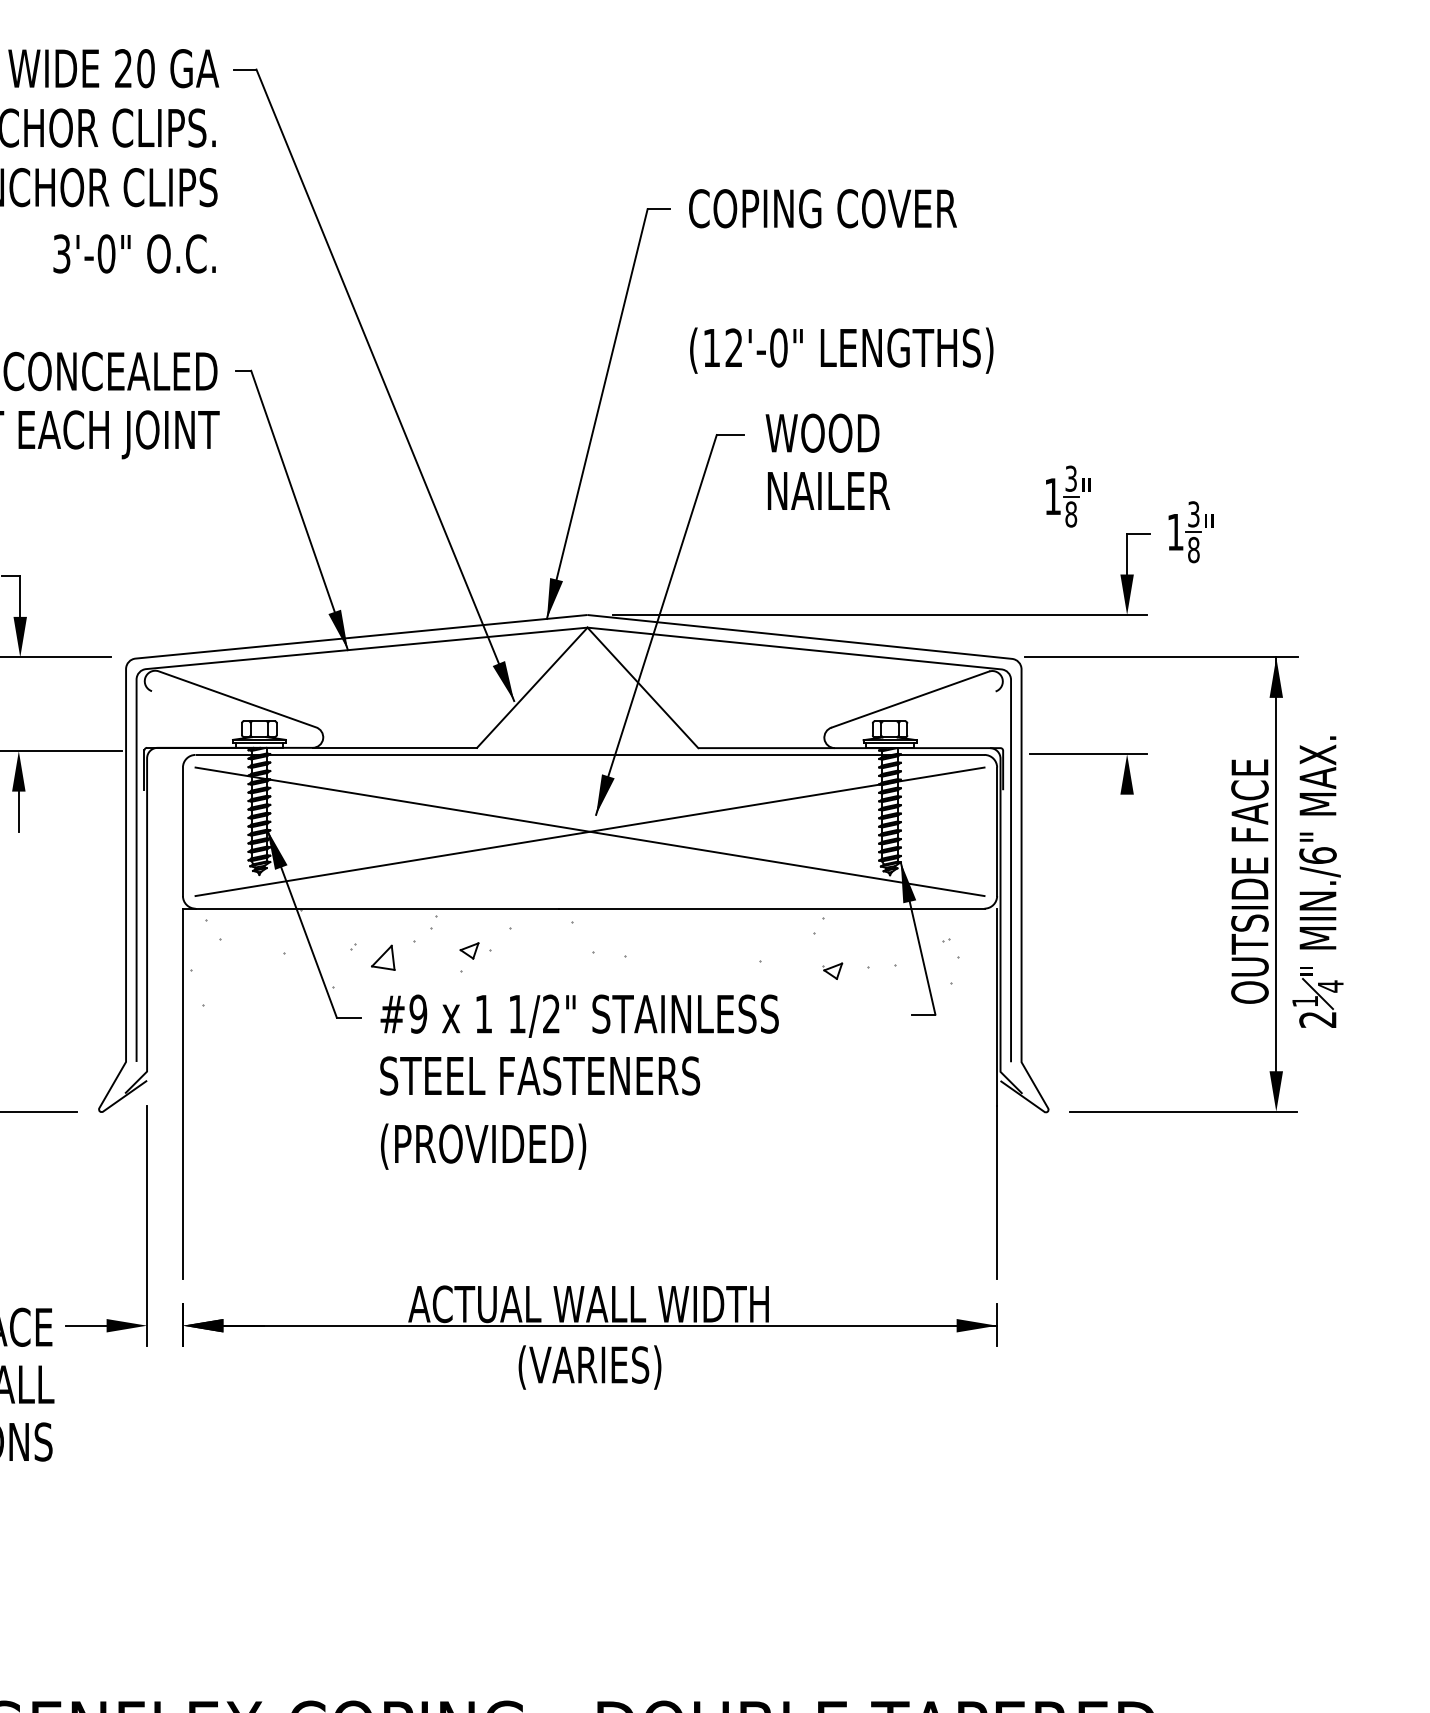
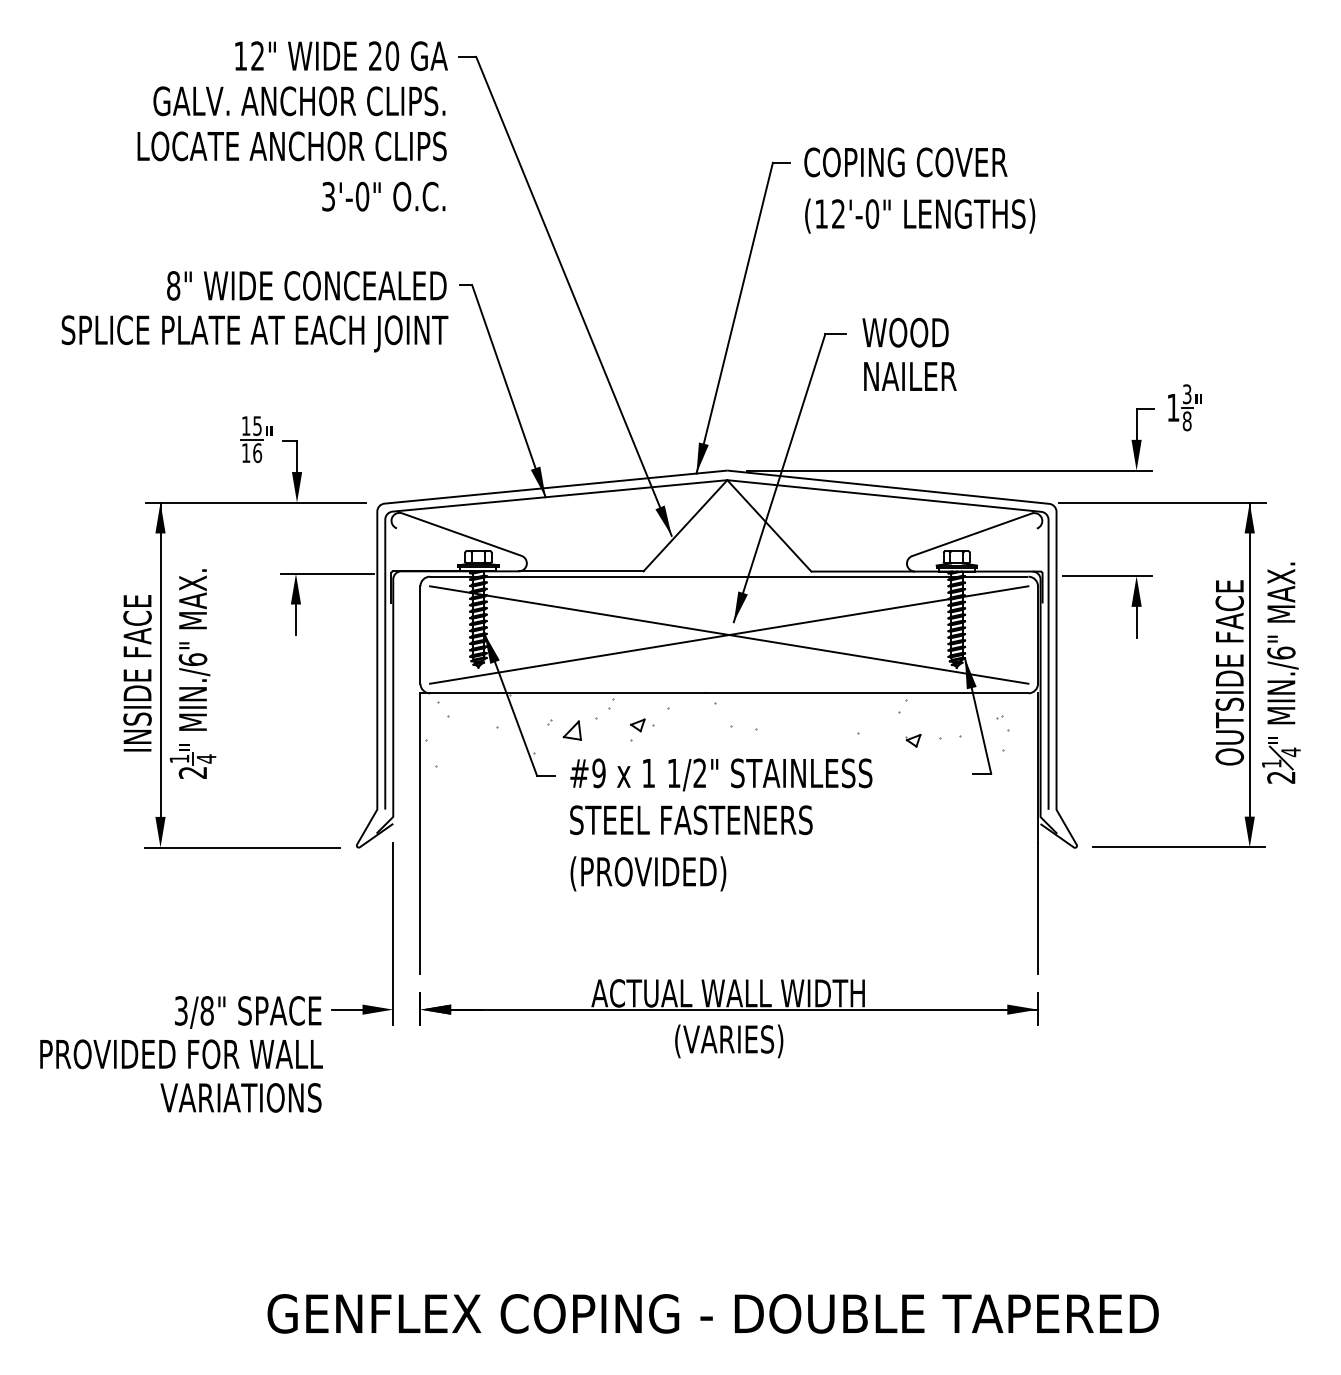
text: (842, 349) -> (920, 215), moved
part: (1067, 496) -> (1091, 380), removed
line: (1126, 813) -> (1136, 621), added

